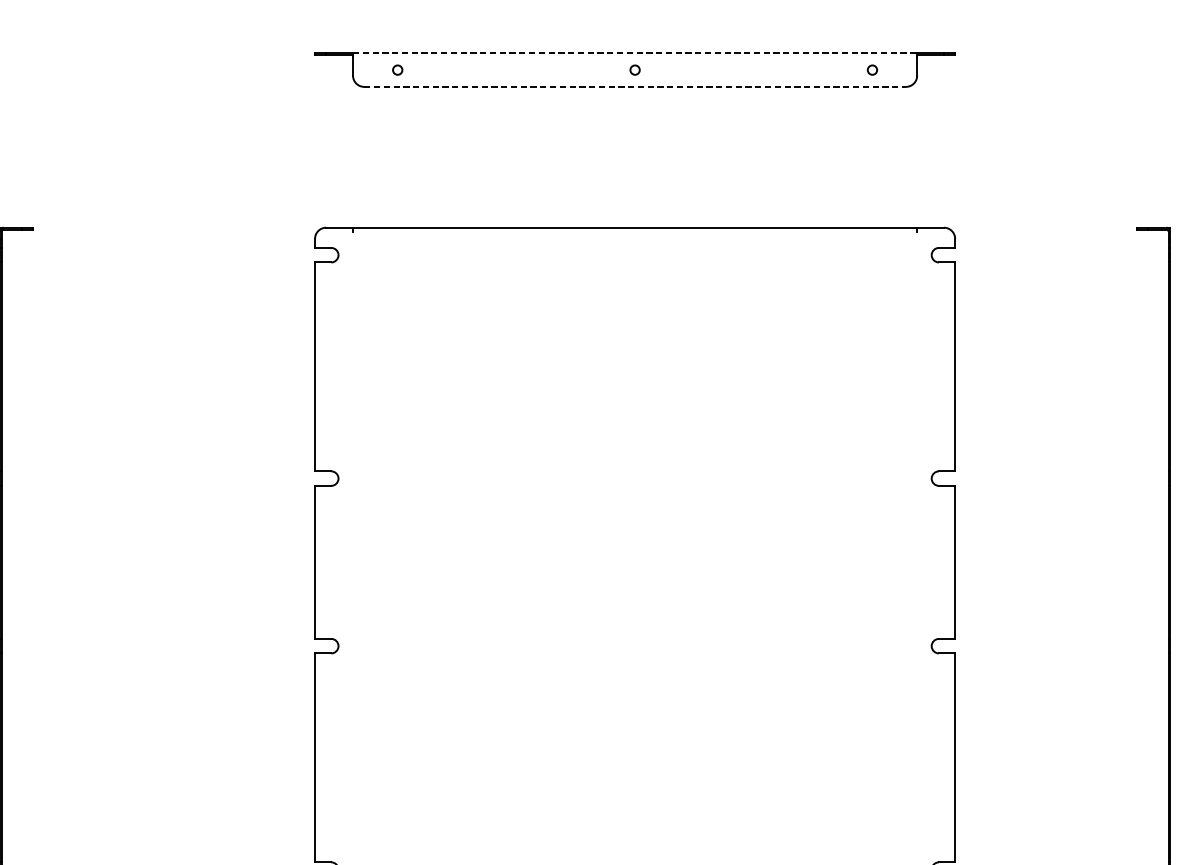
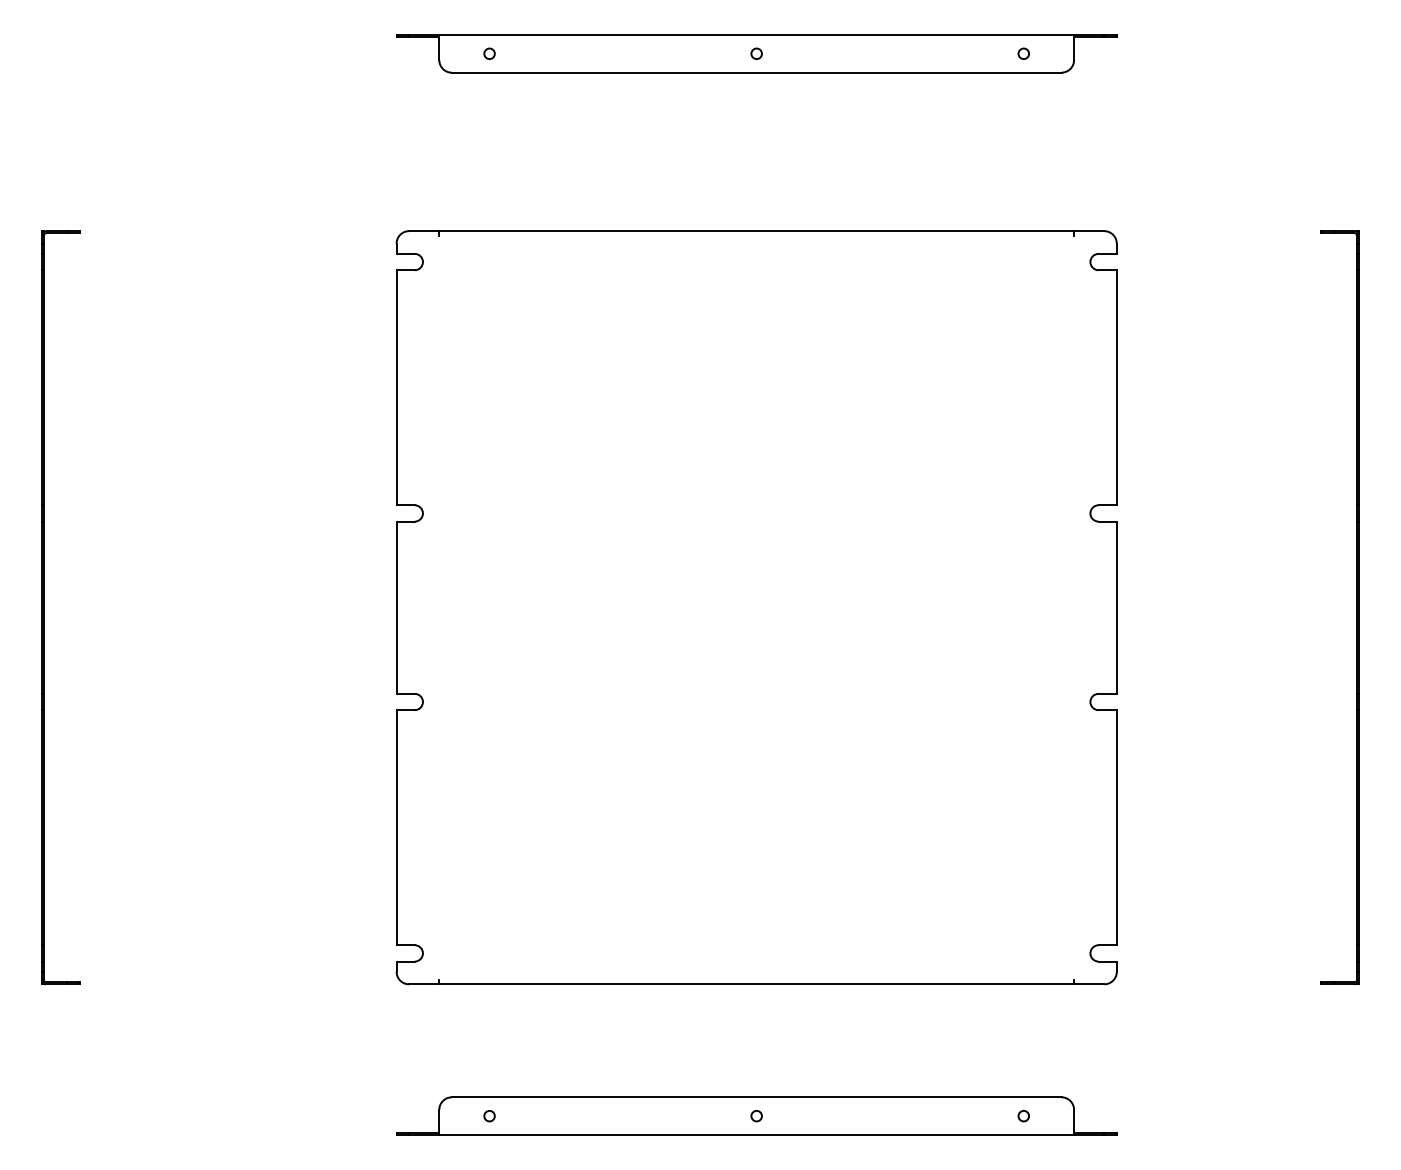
line: (635, 52) -> (757, 34), dashed -> solid
line: (634, 86) -> (756, 72), dashed -> solid

